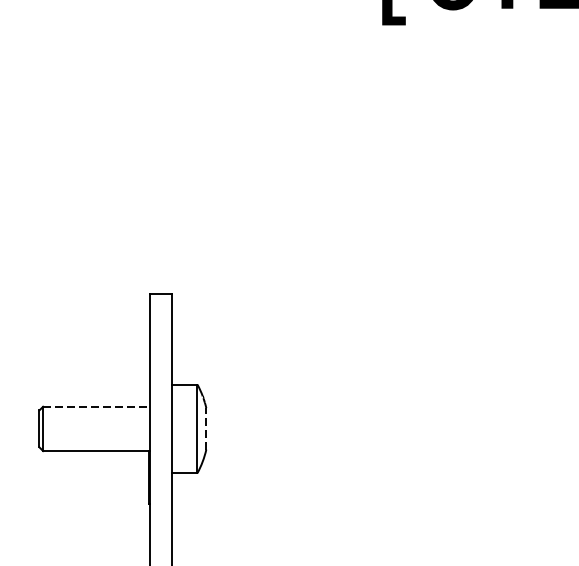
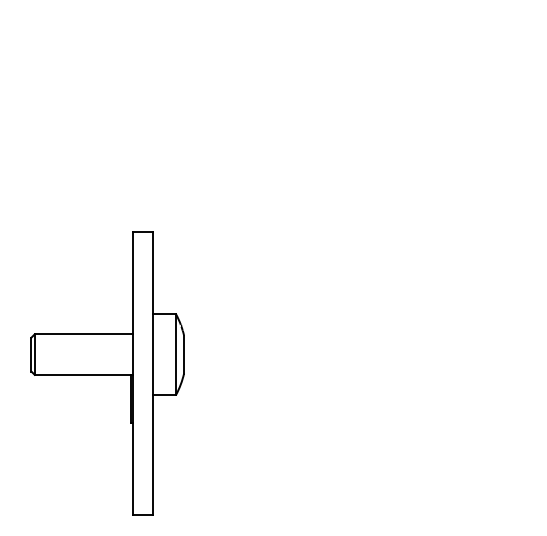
line: (96, 406) -> (83, 334), dashed -> solid
line: (206, 428) -> (184, 354), dashed -> solid

